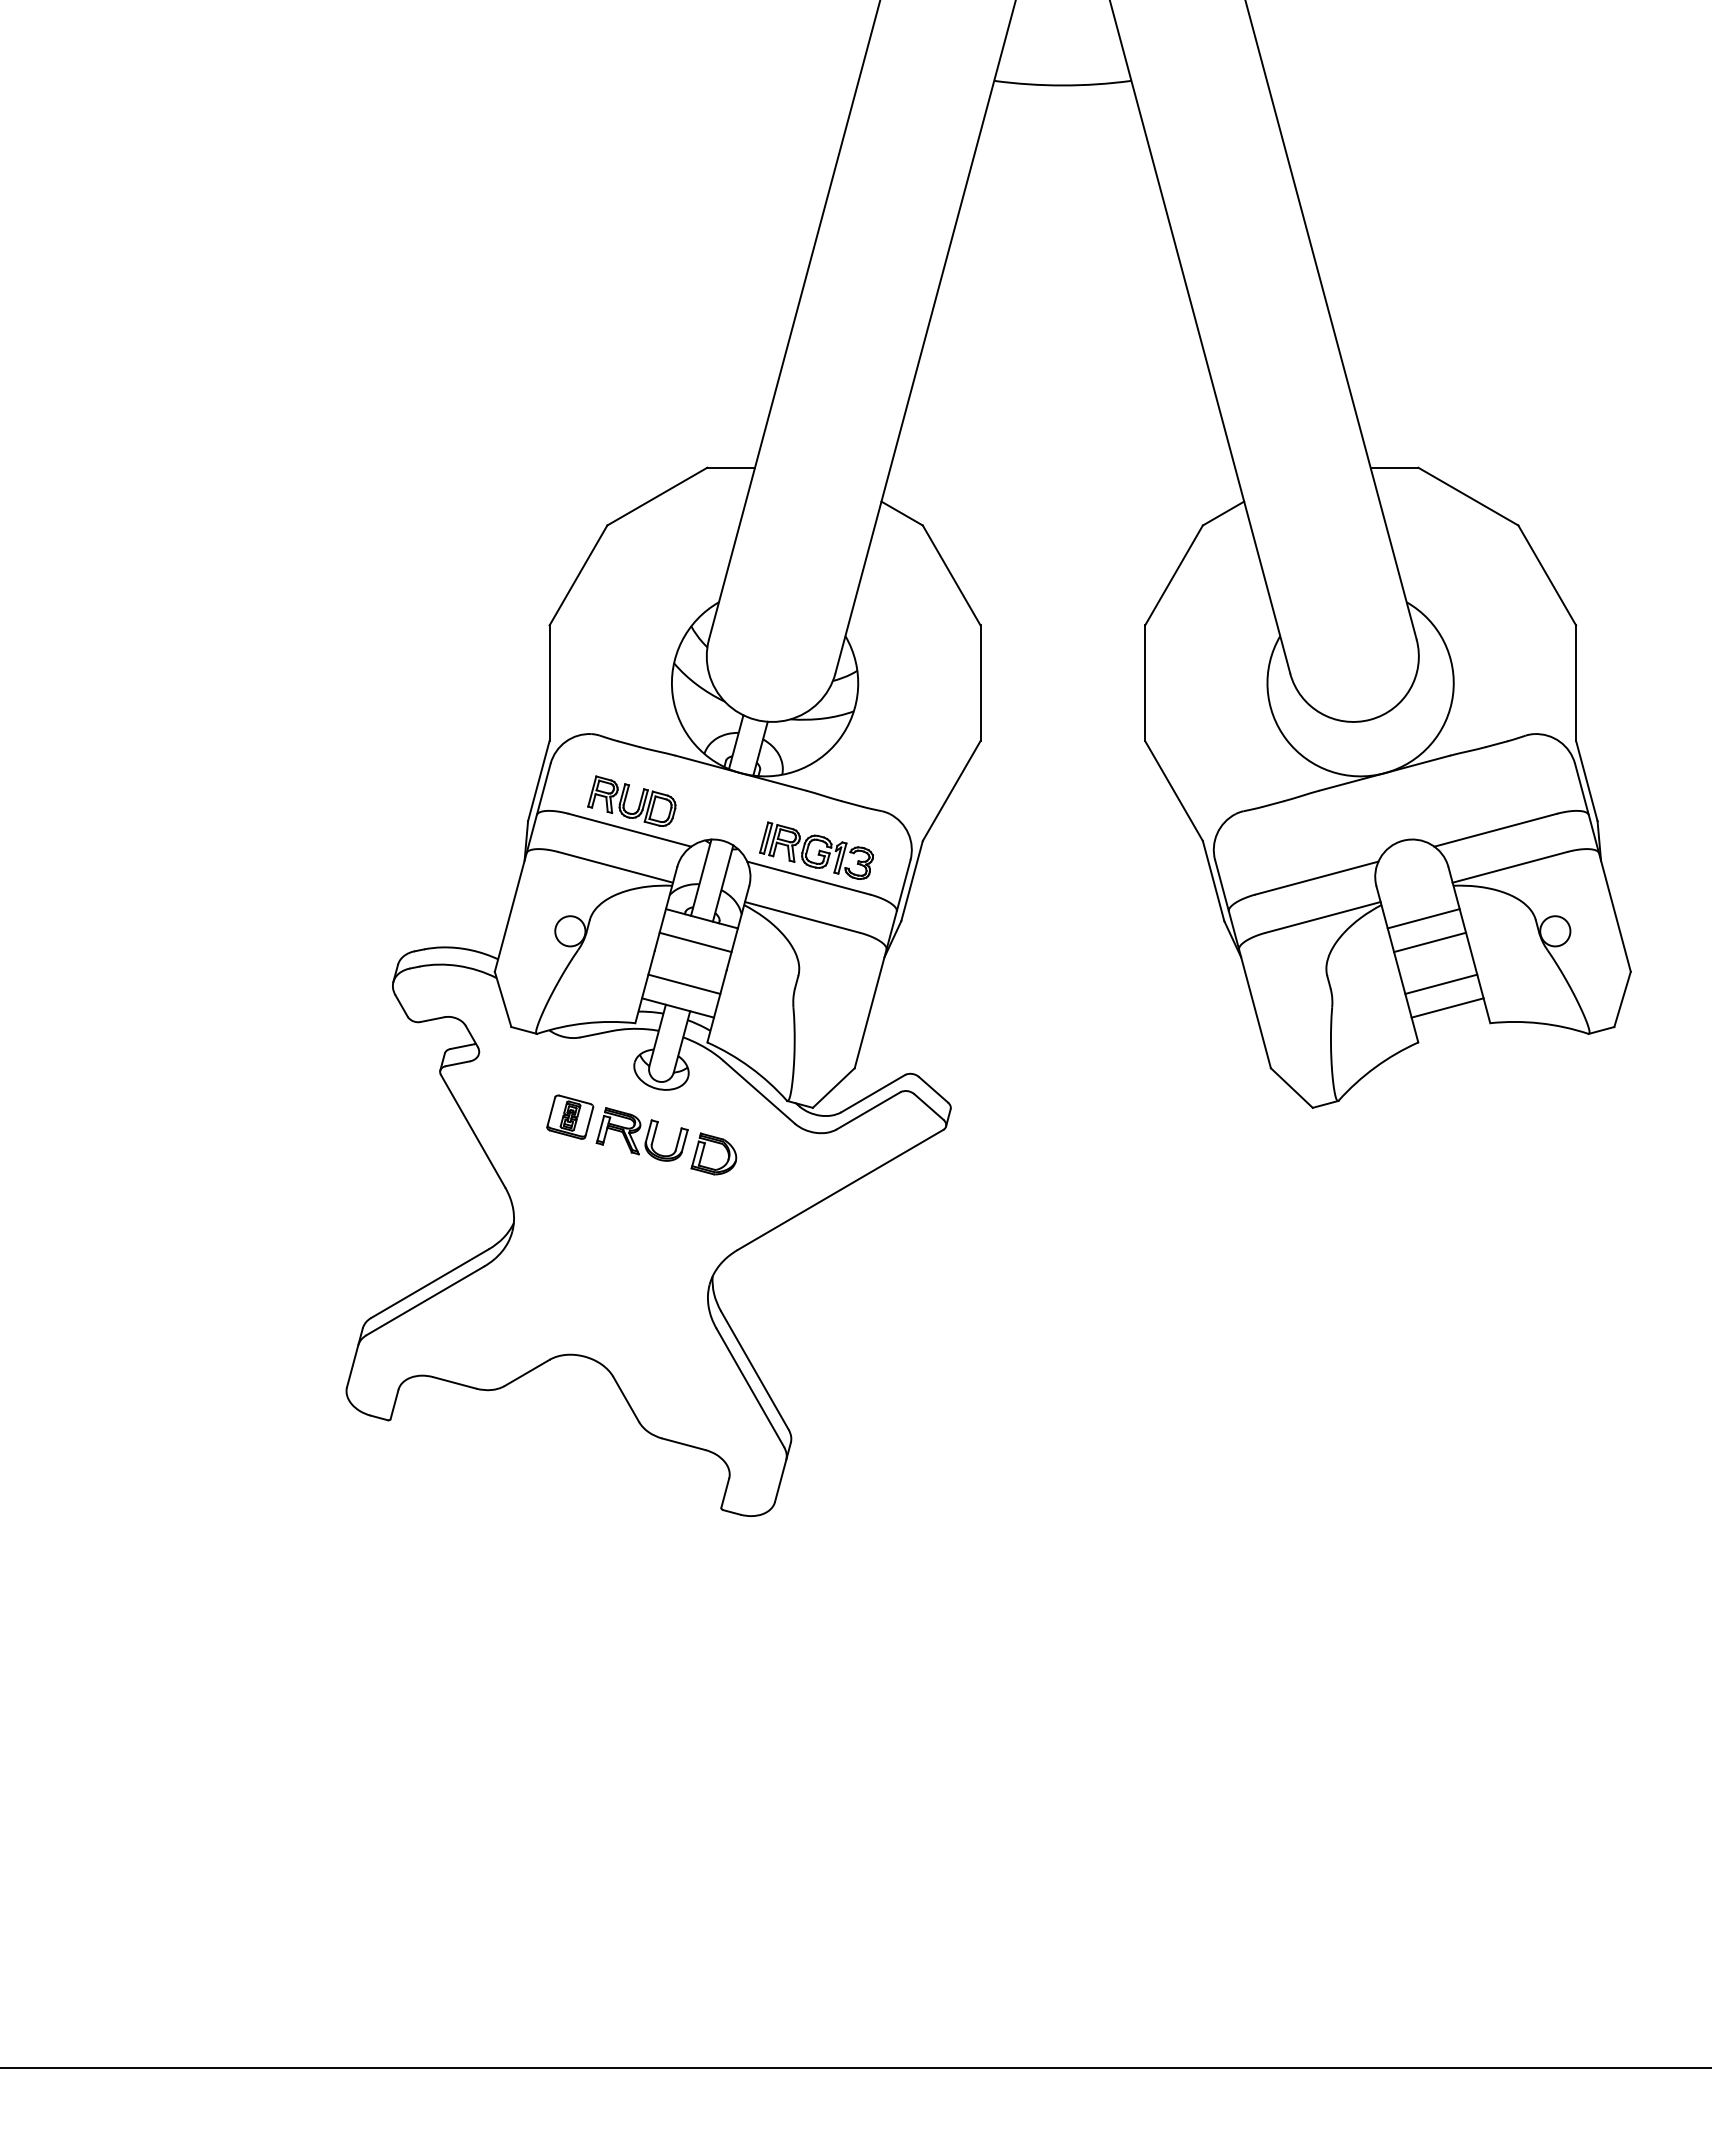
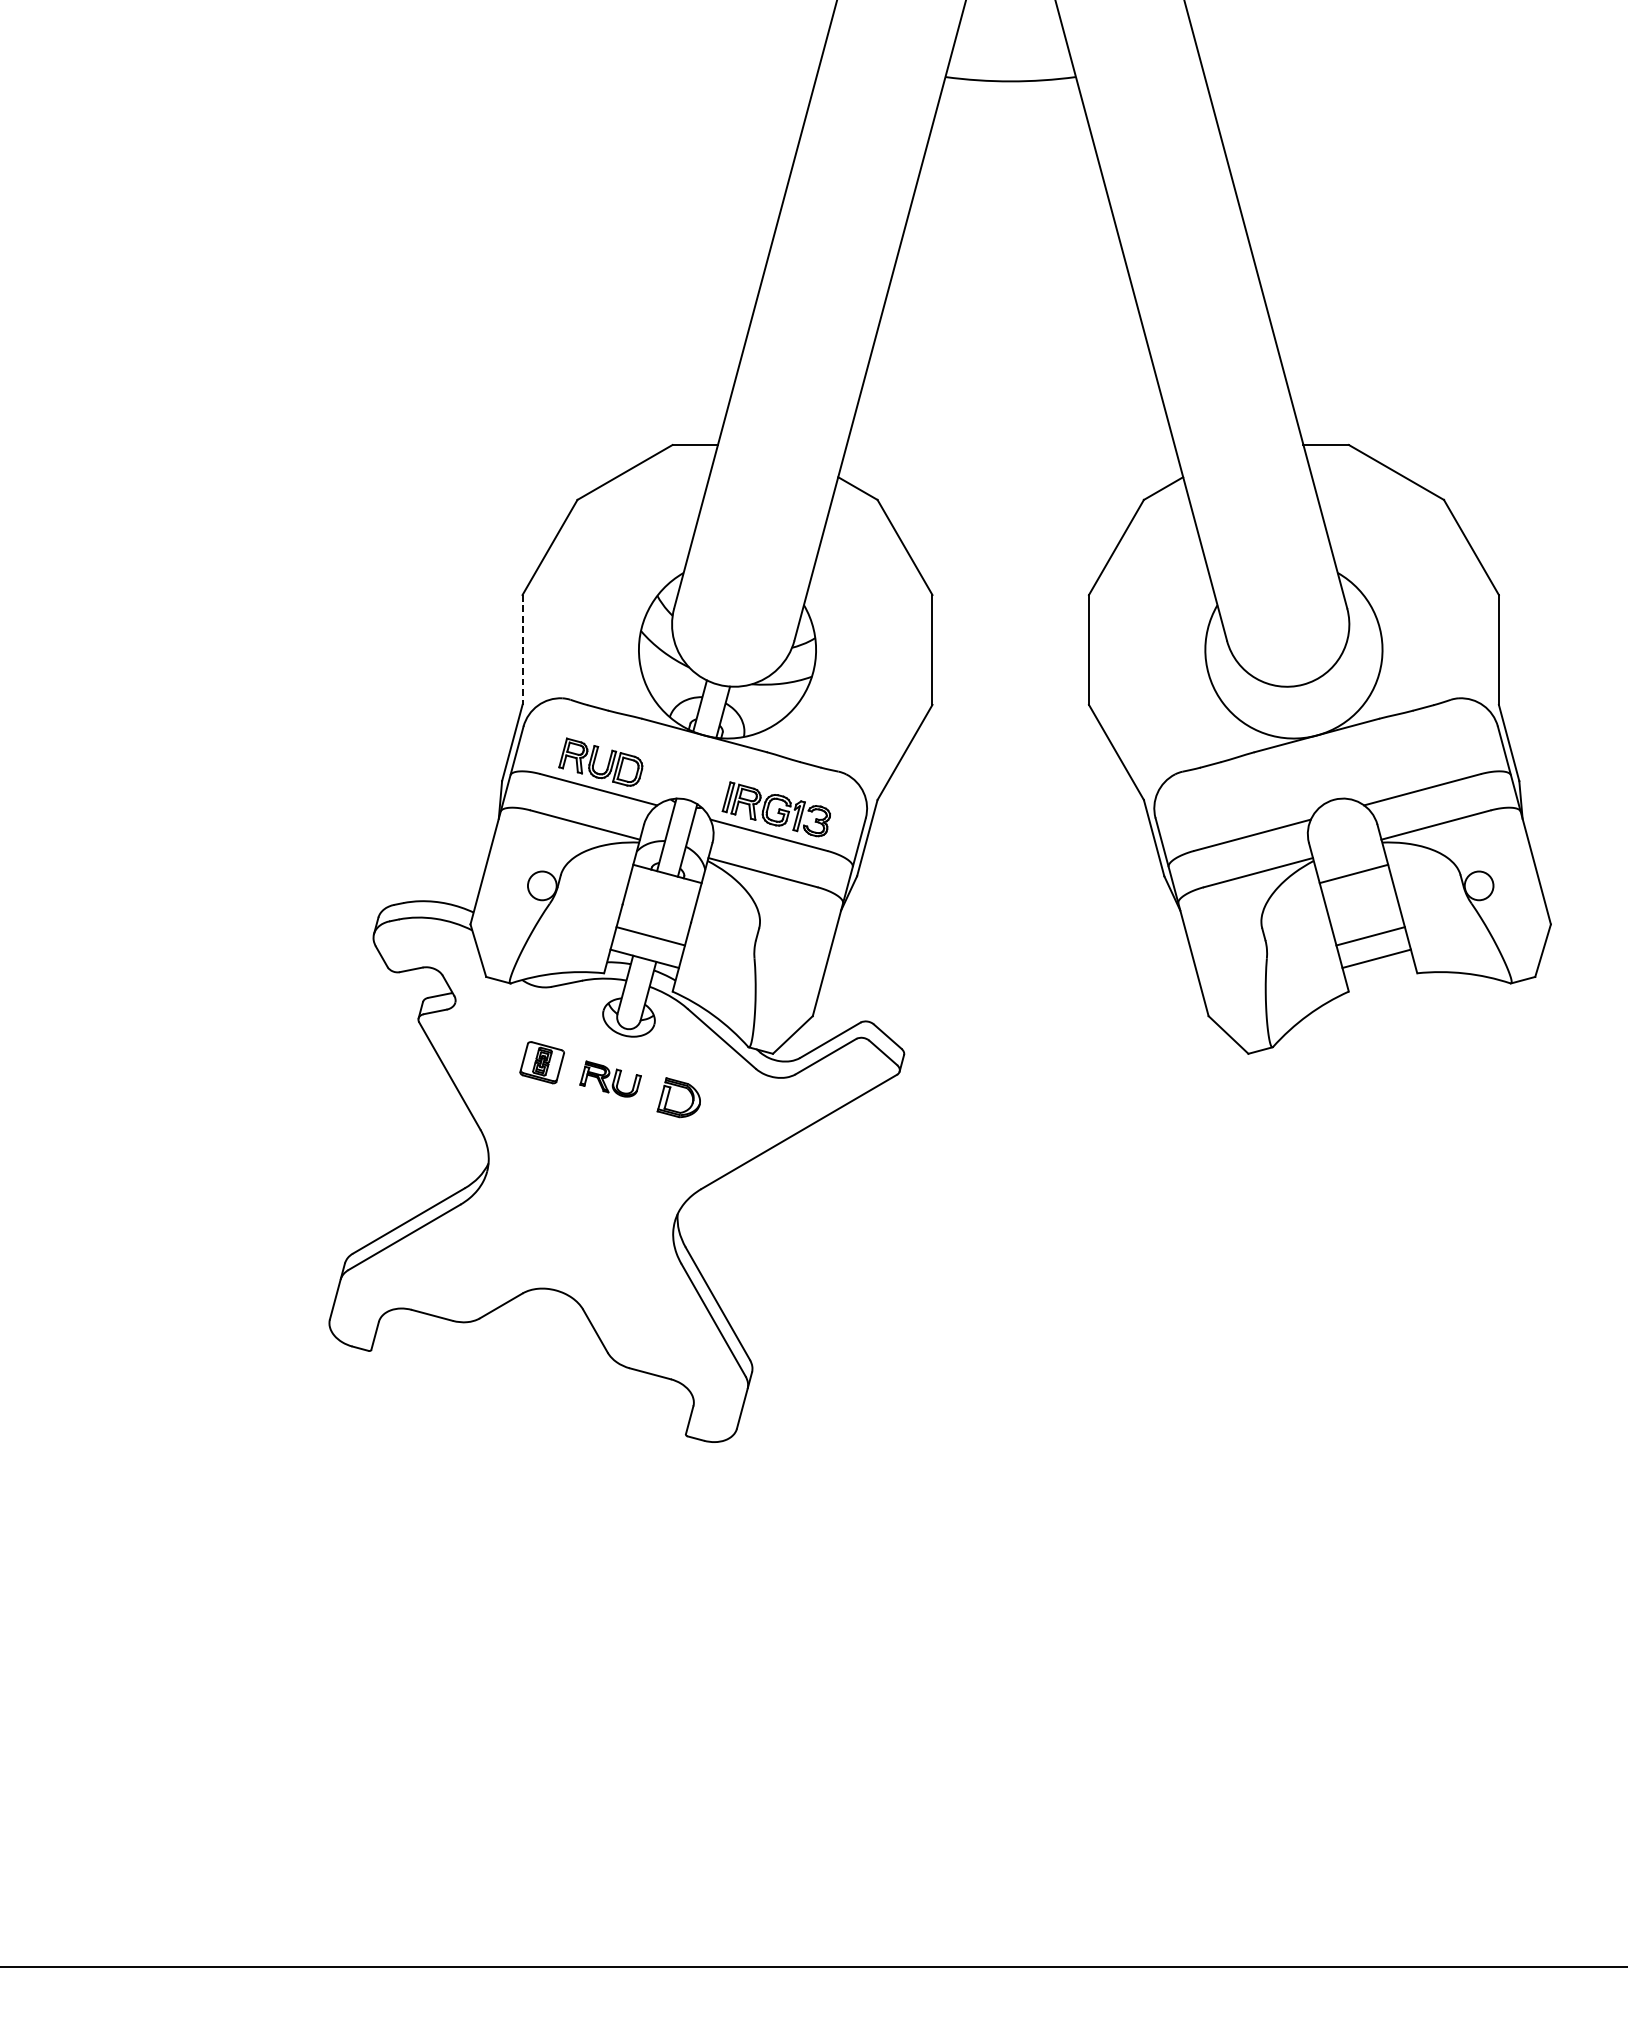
line: (549, 683) -> (522, 650), solid -> dashed
line: (695, 942) -> (661, 896), removed
line: (1430, 942) -> (1360, 896), removed
part: (641, 1134) -> (609, 1079), size x0.7

